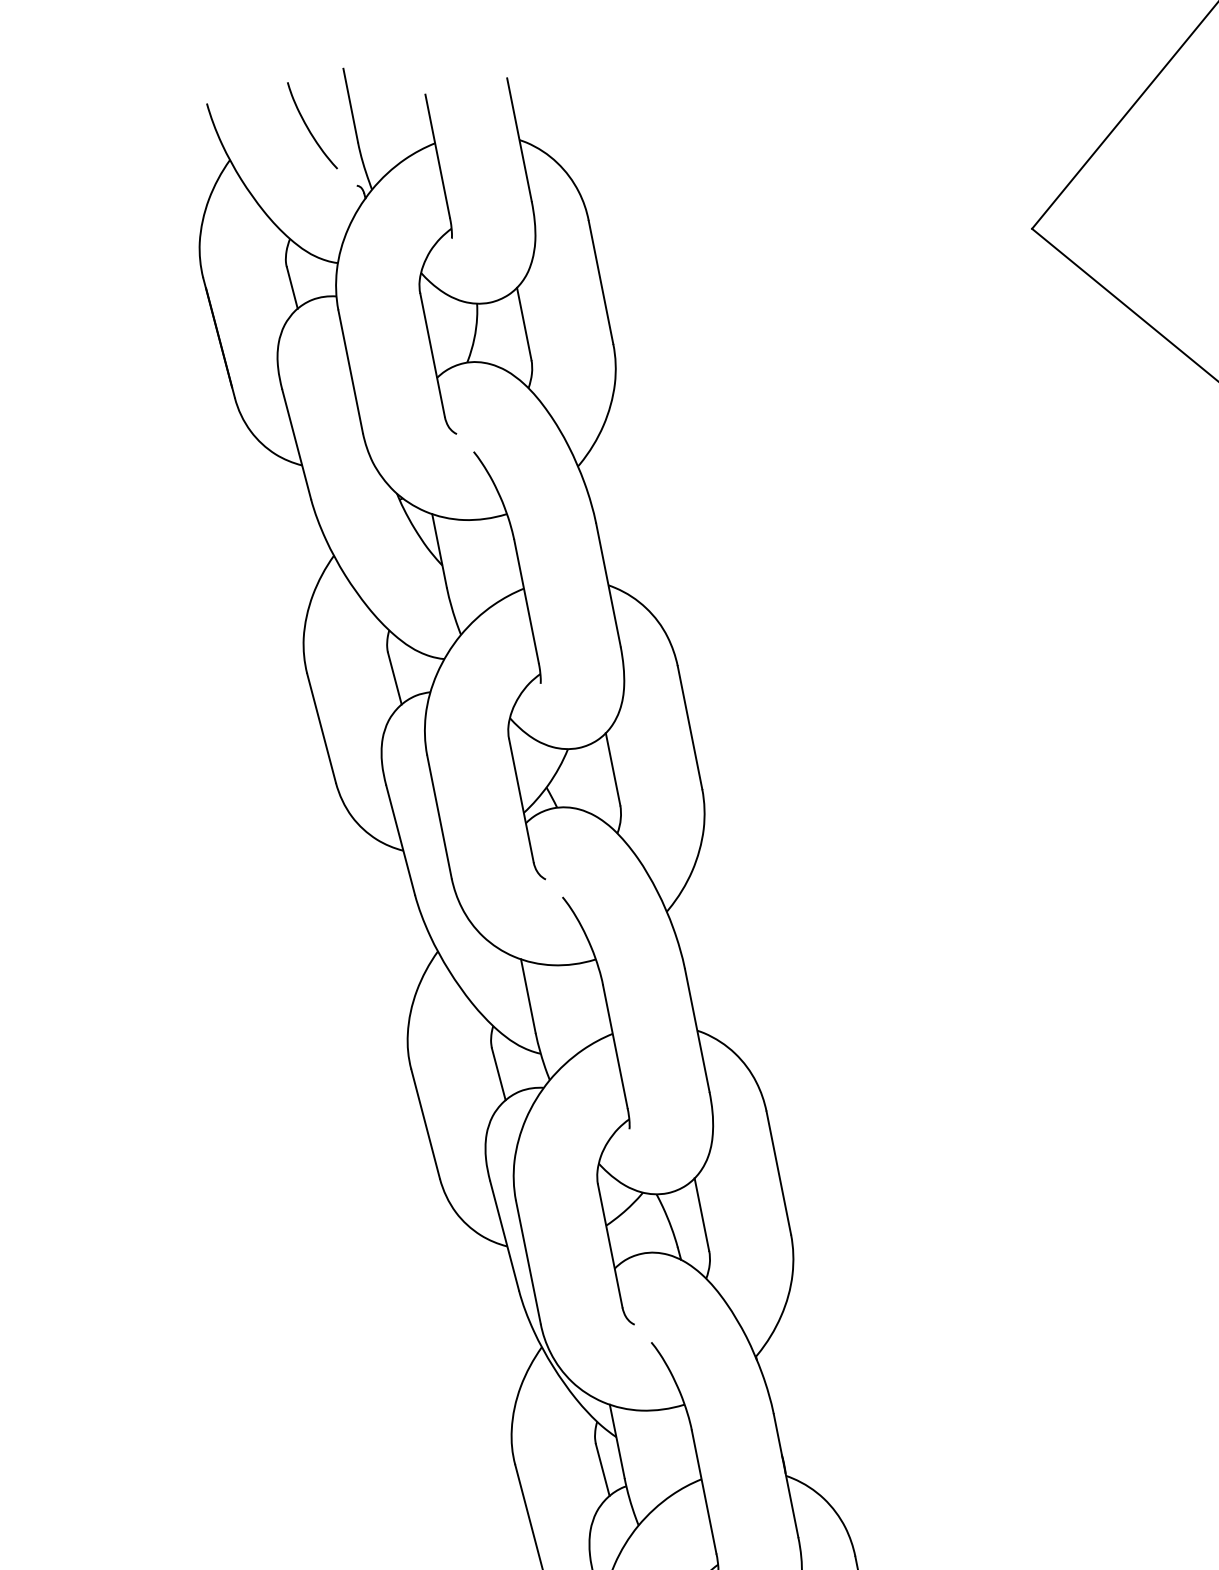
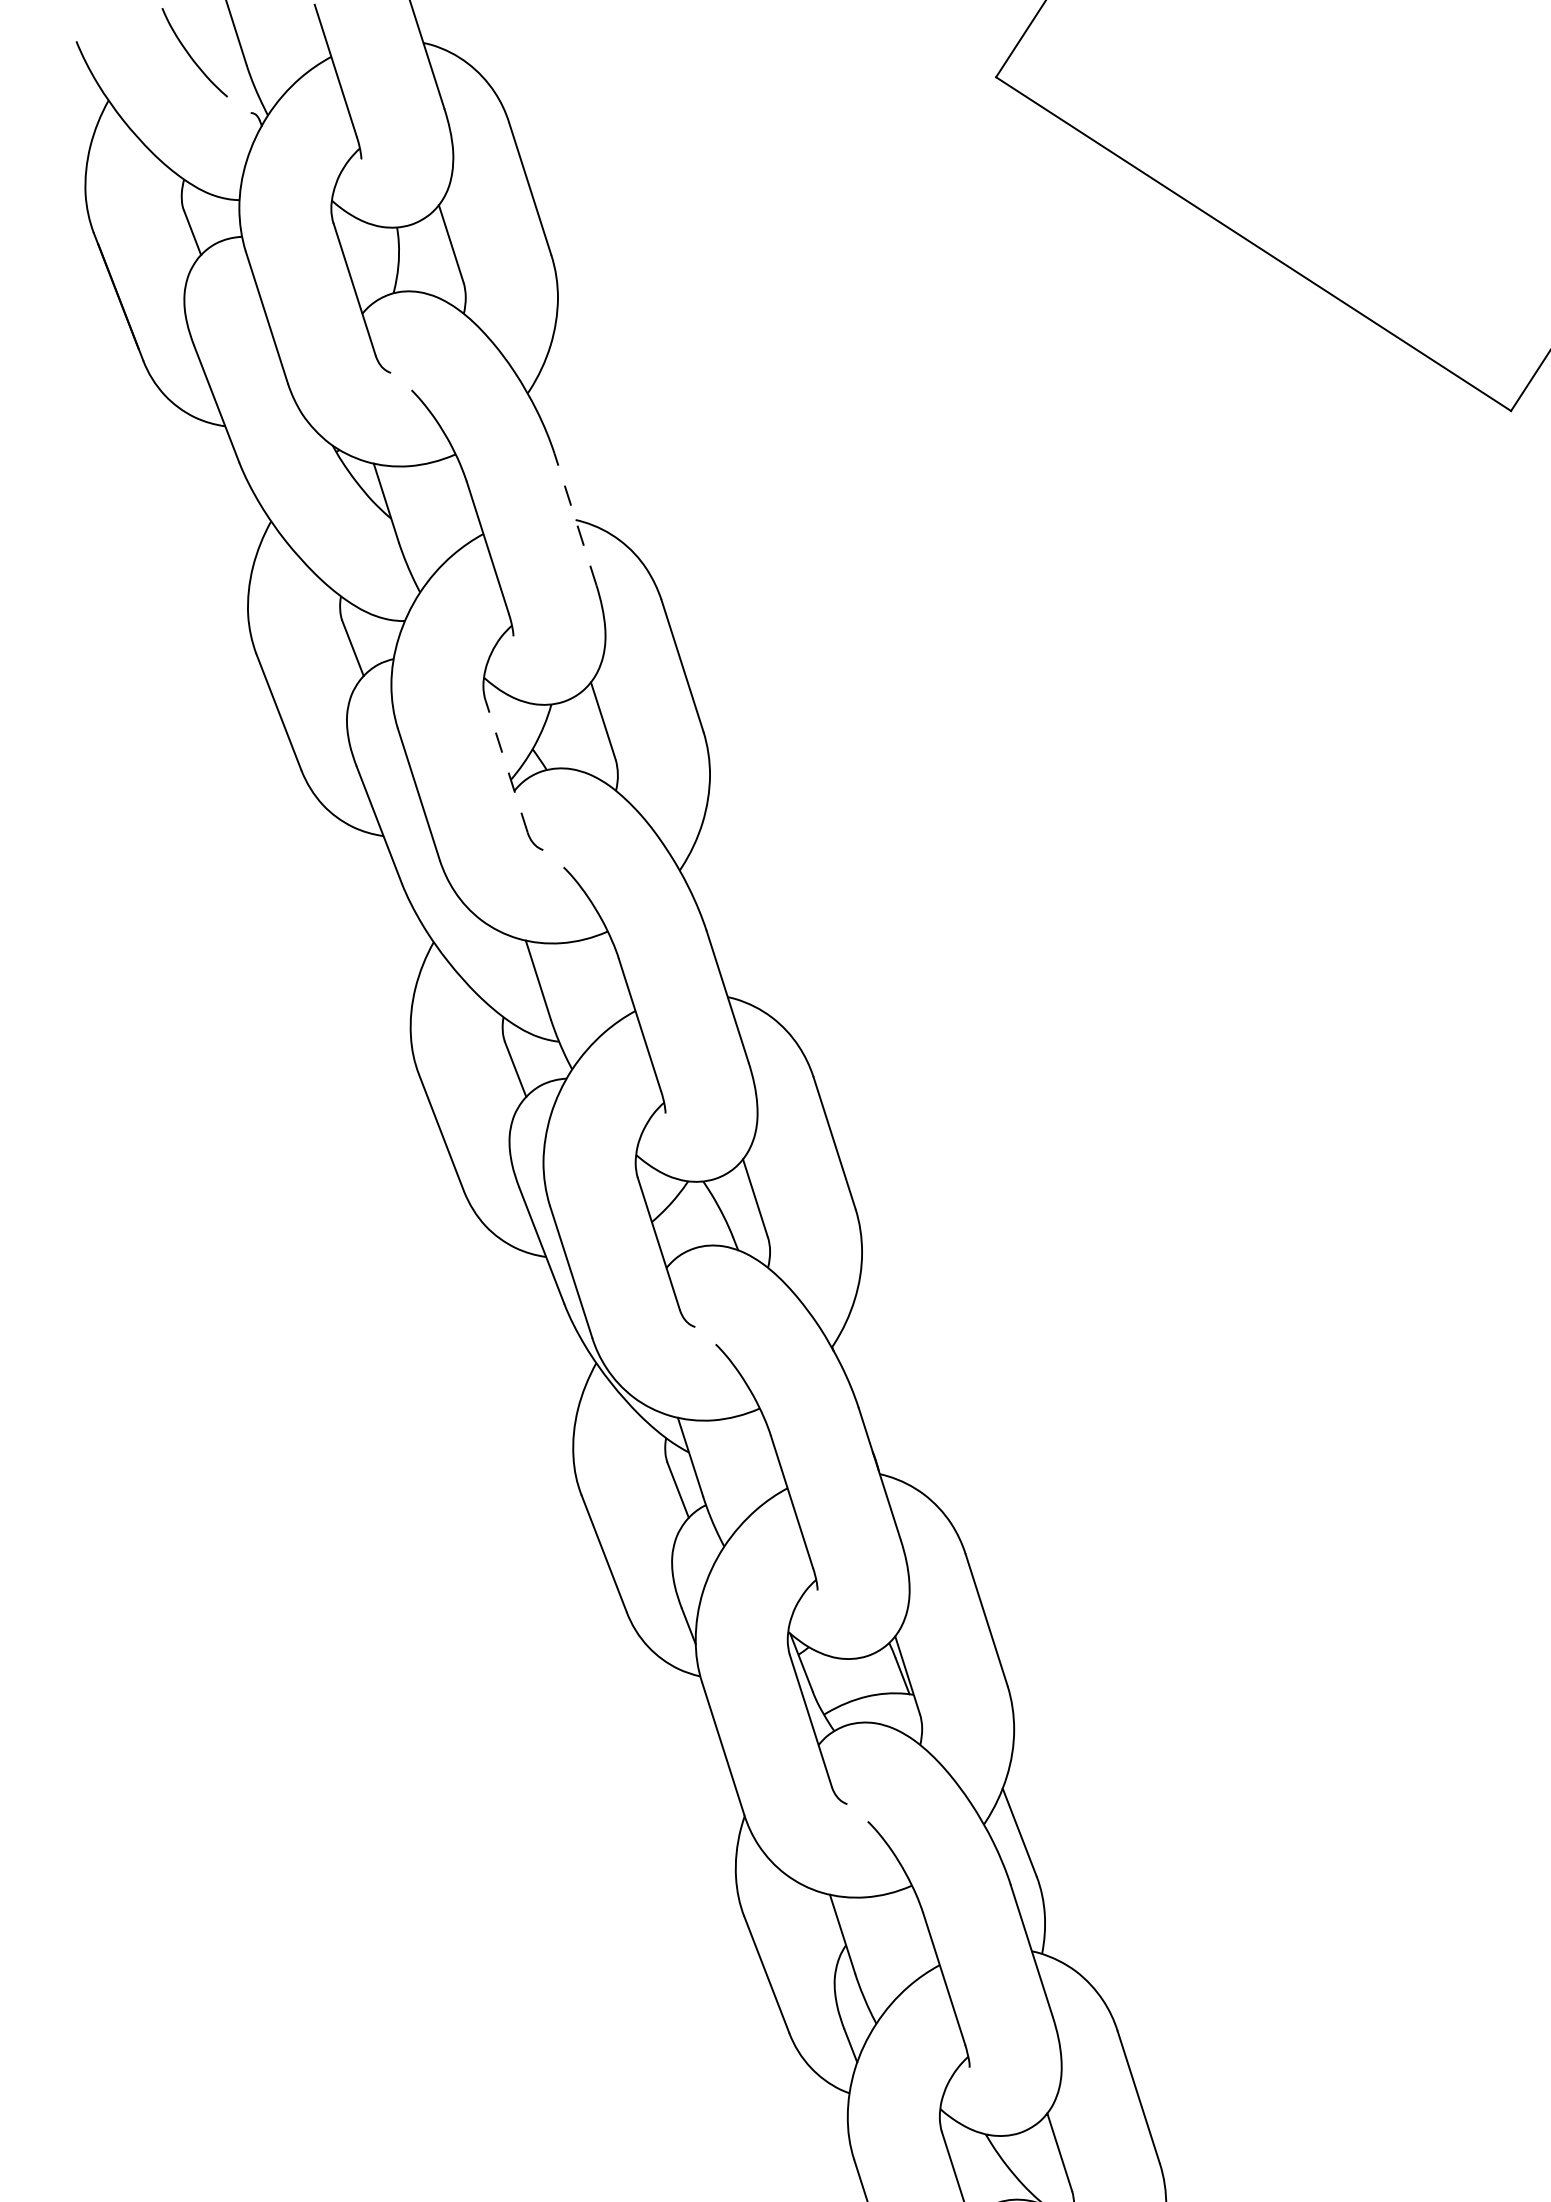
line: (608, 584) -> (575, 519), solid -> dashed
line: (521, 800) -> (506, 766), solid -> dashed

